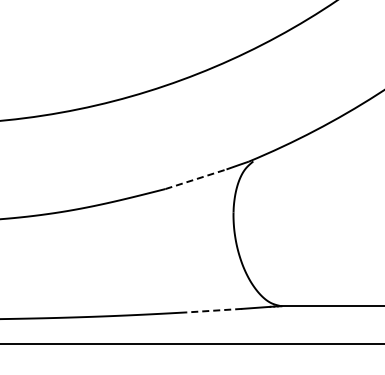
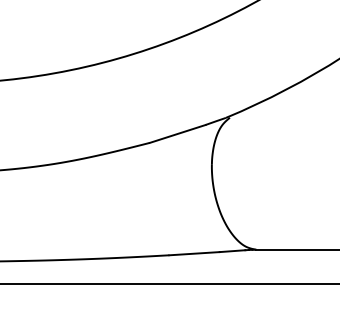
line: (196, 179) -> (178, 134), dashed -> solid
line: (214, 310) -> (194, 253), dashed -> solid

